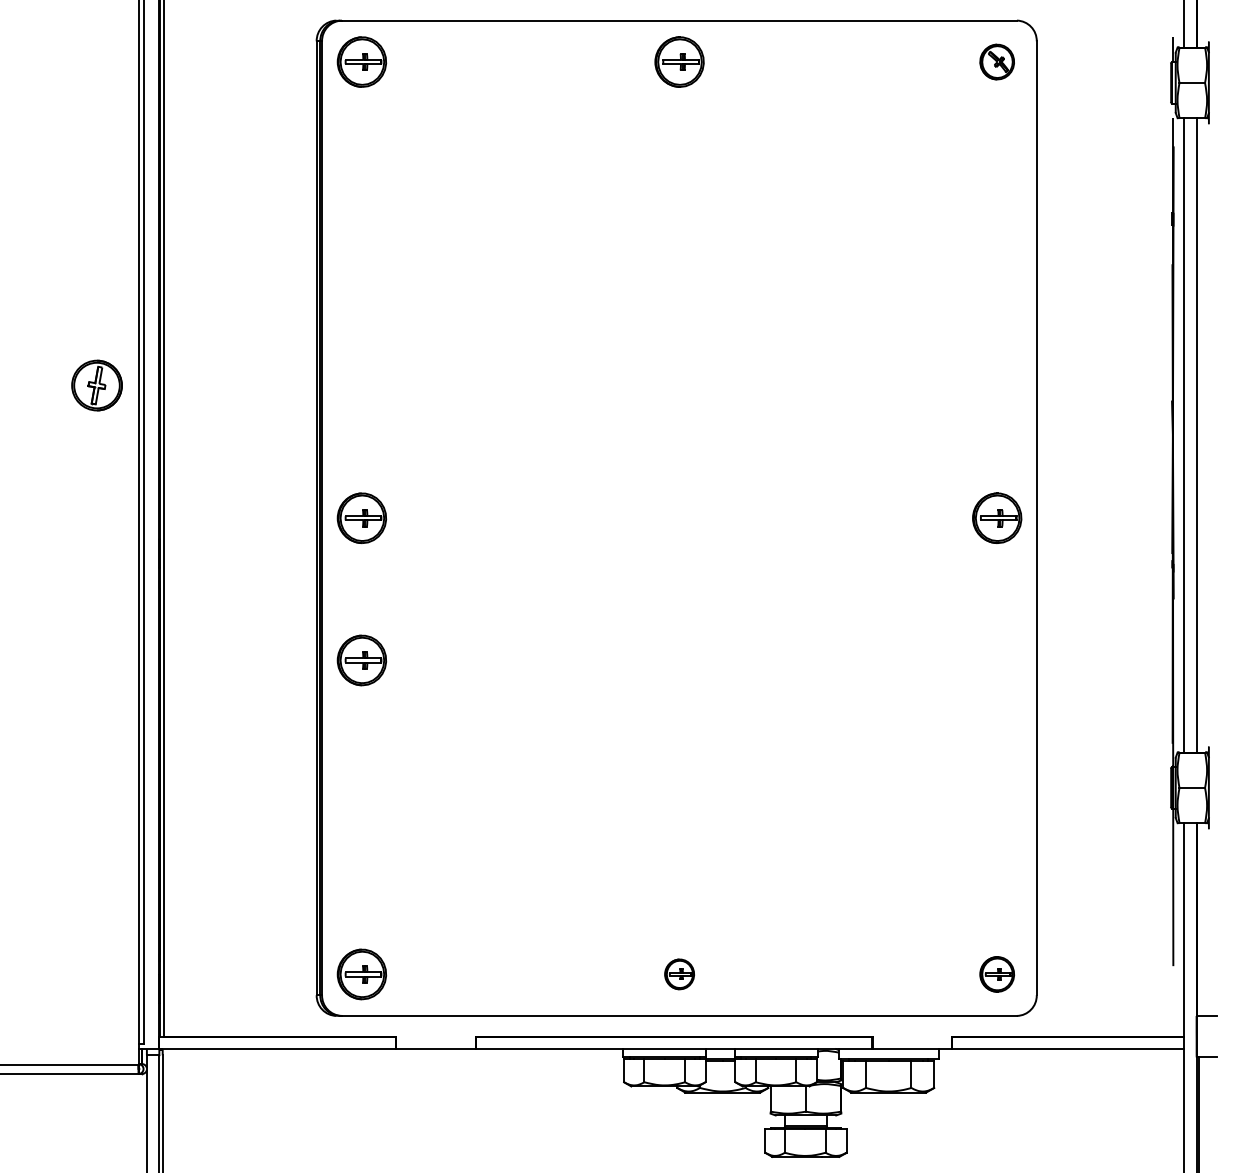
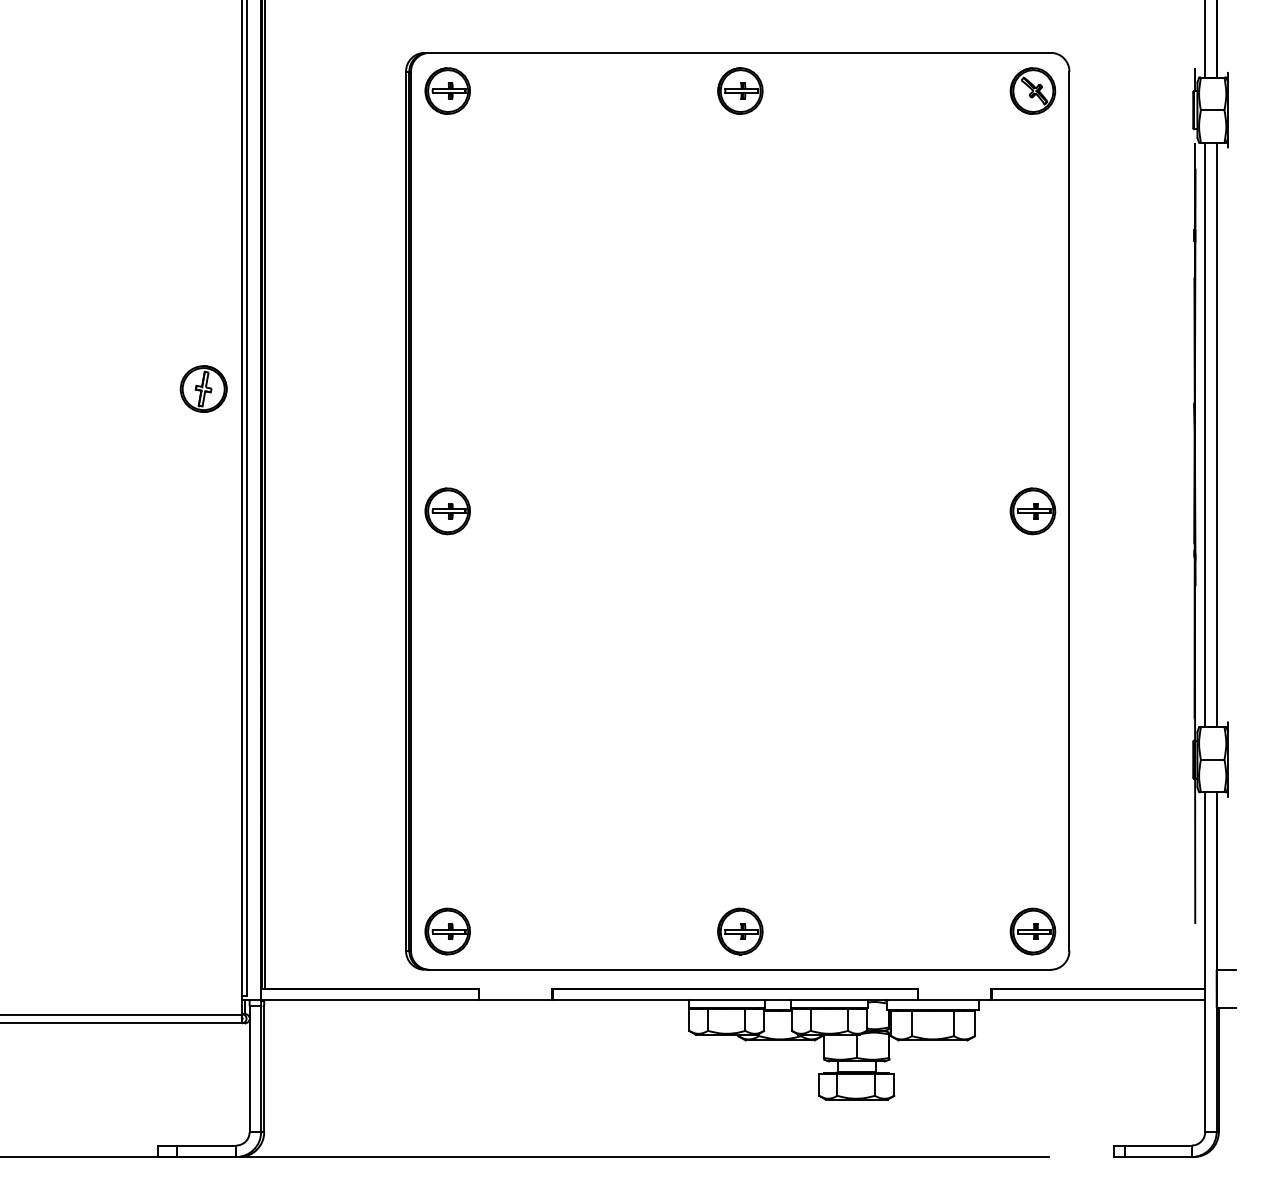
part: (996, 61) -> (1032, 90), size x1.43
part: (361, 660) -> (447, 642), removed
part: (679, 974) -> (740, 931), size x1.67
part: (996, 974) -> (1032, 931), size x1.43

